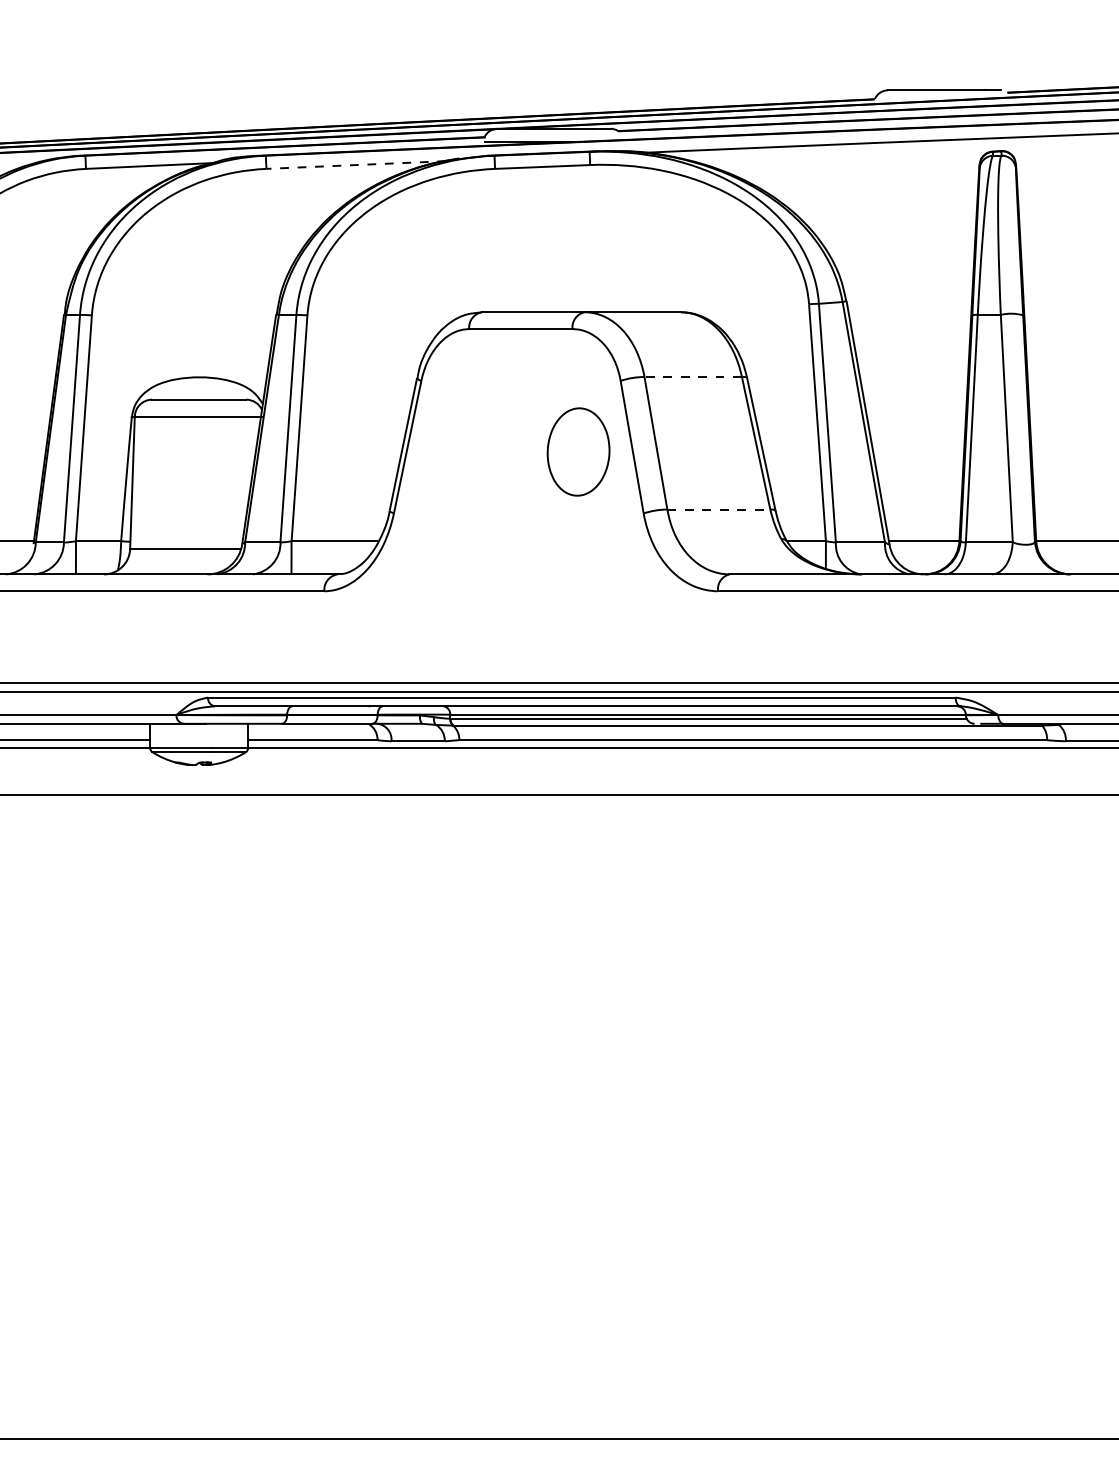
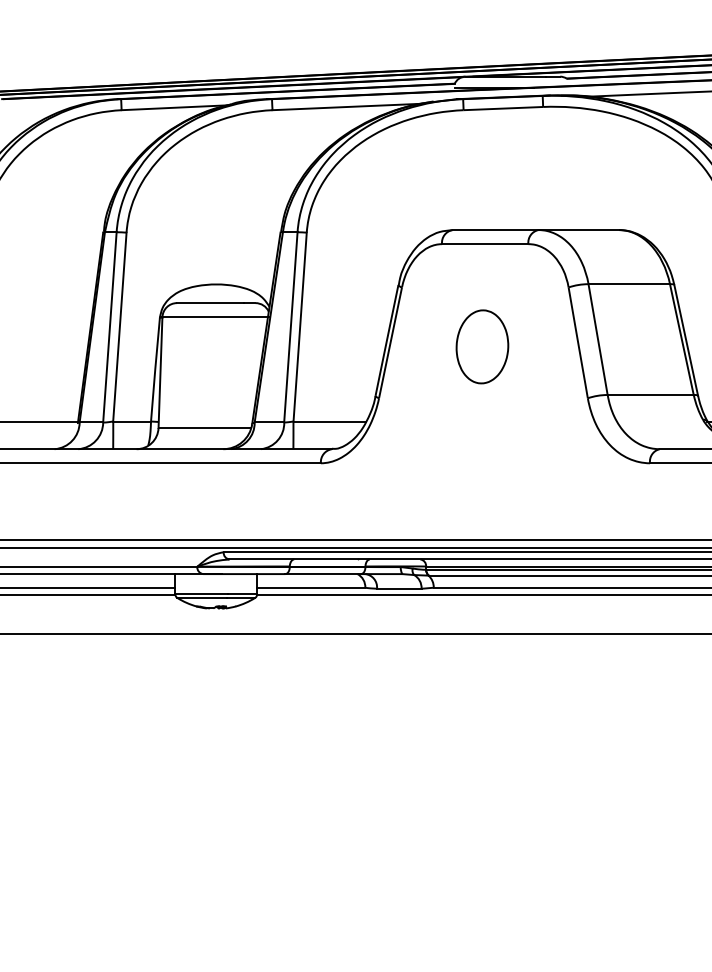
line: (356, 165) -> (347, 107), dashed -> solid
line: (693, 377) -> (629, 284), dashed -> solid
part: (578, 451) -> (482, 346), moved
line: (719, 509) -> (651, 394), dashed -> solid

